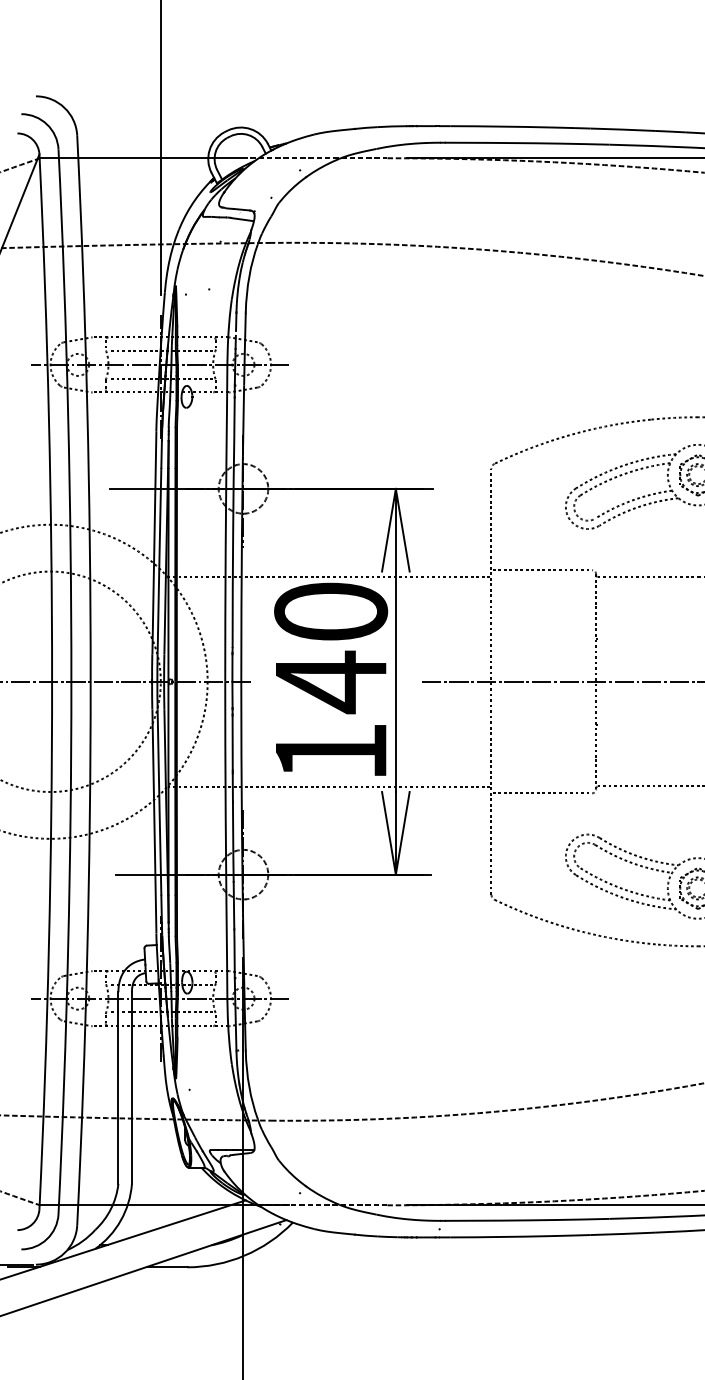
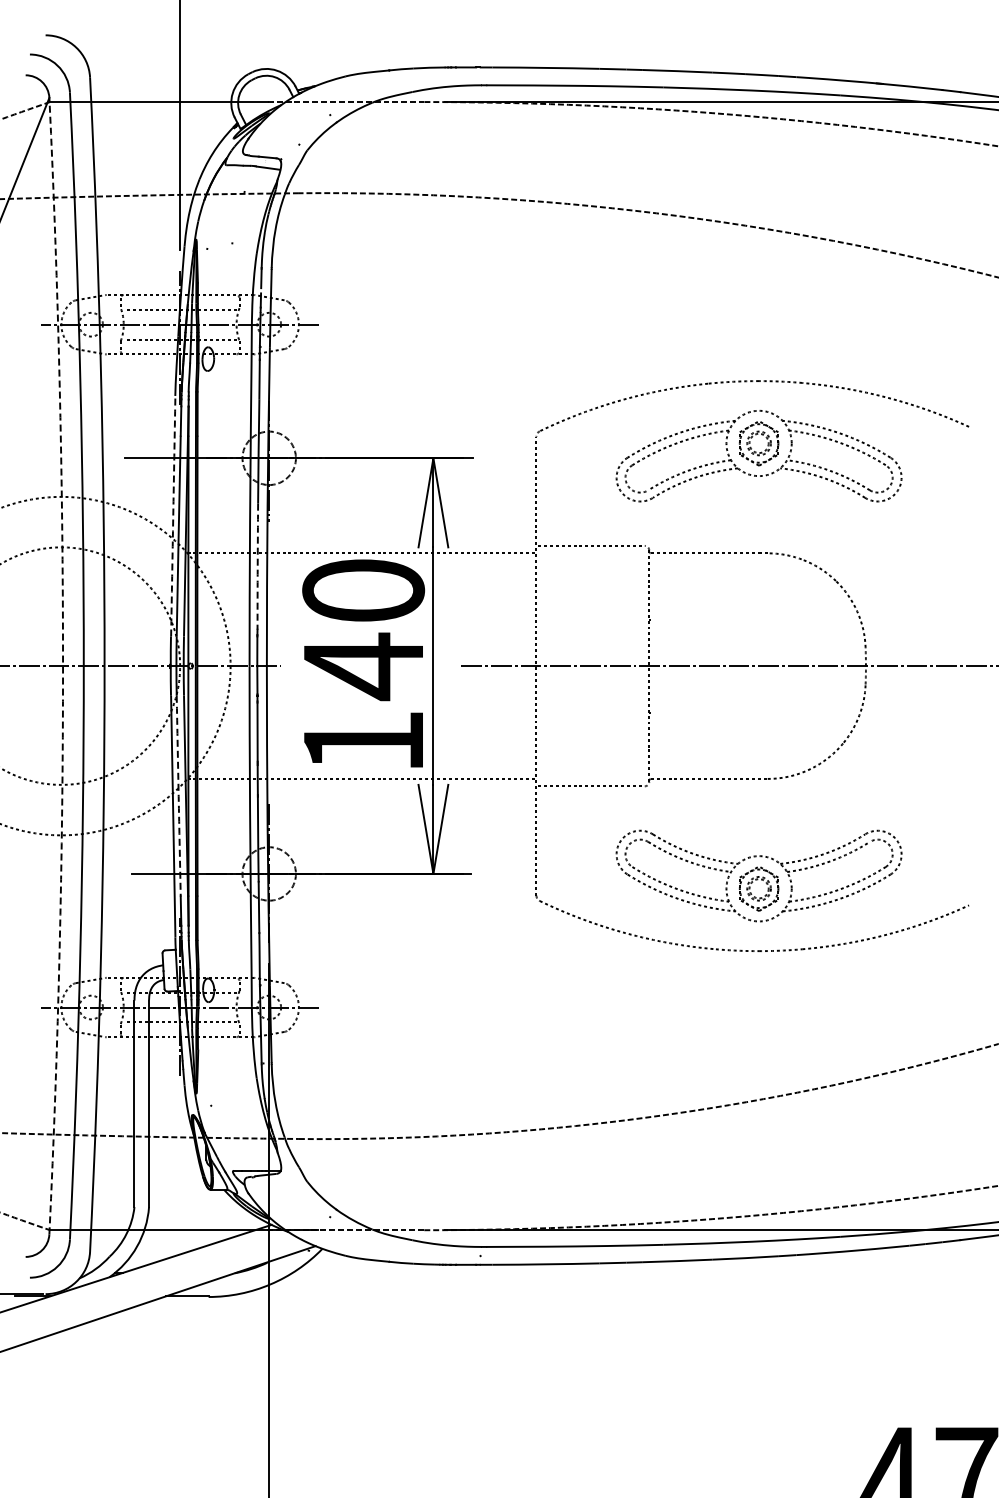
arc: (154, 542) -> (173, 516), solid -> dashed
arc: (232, 589) -> (257, 566), solid -> dashed
arc: (52, 682) -> (63, 666), solid -> dashed
arc: (159, 802) -> (178, 796), solid -> dashed

